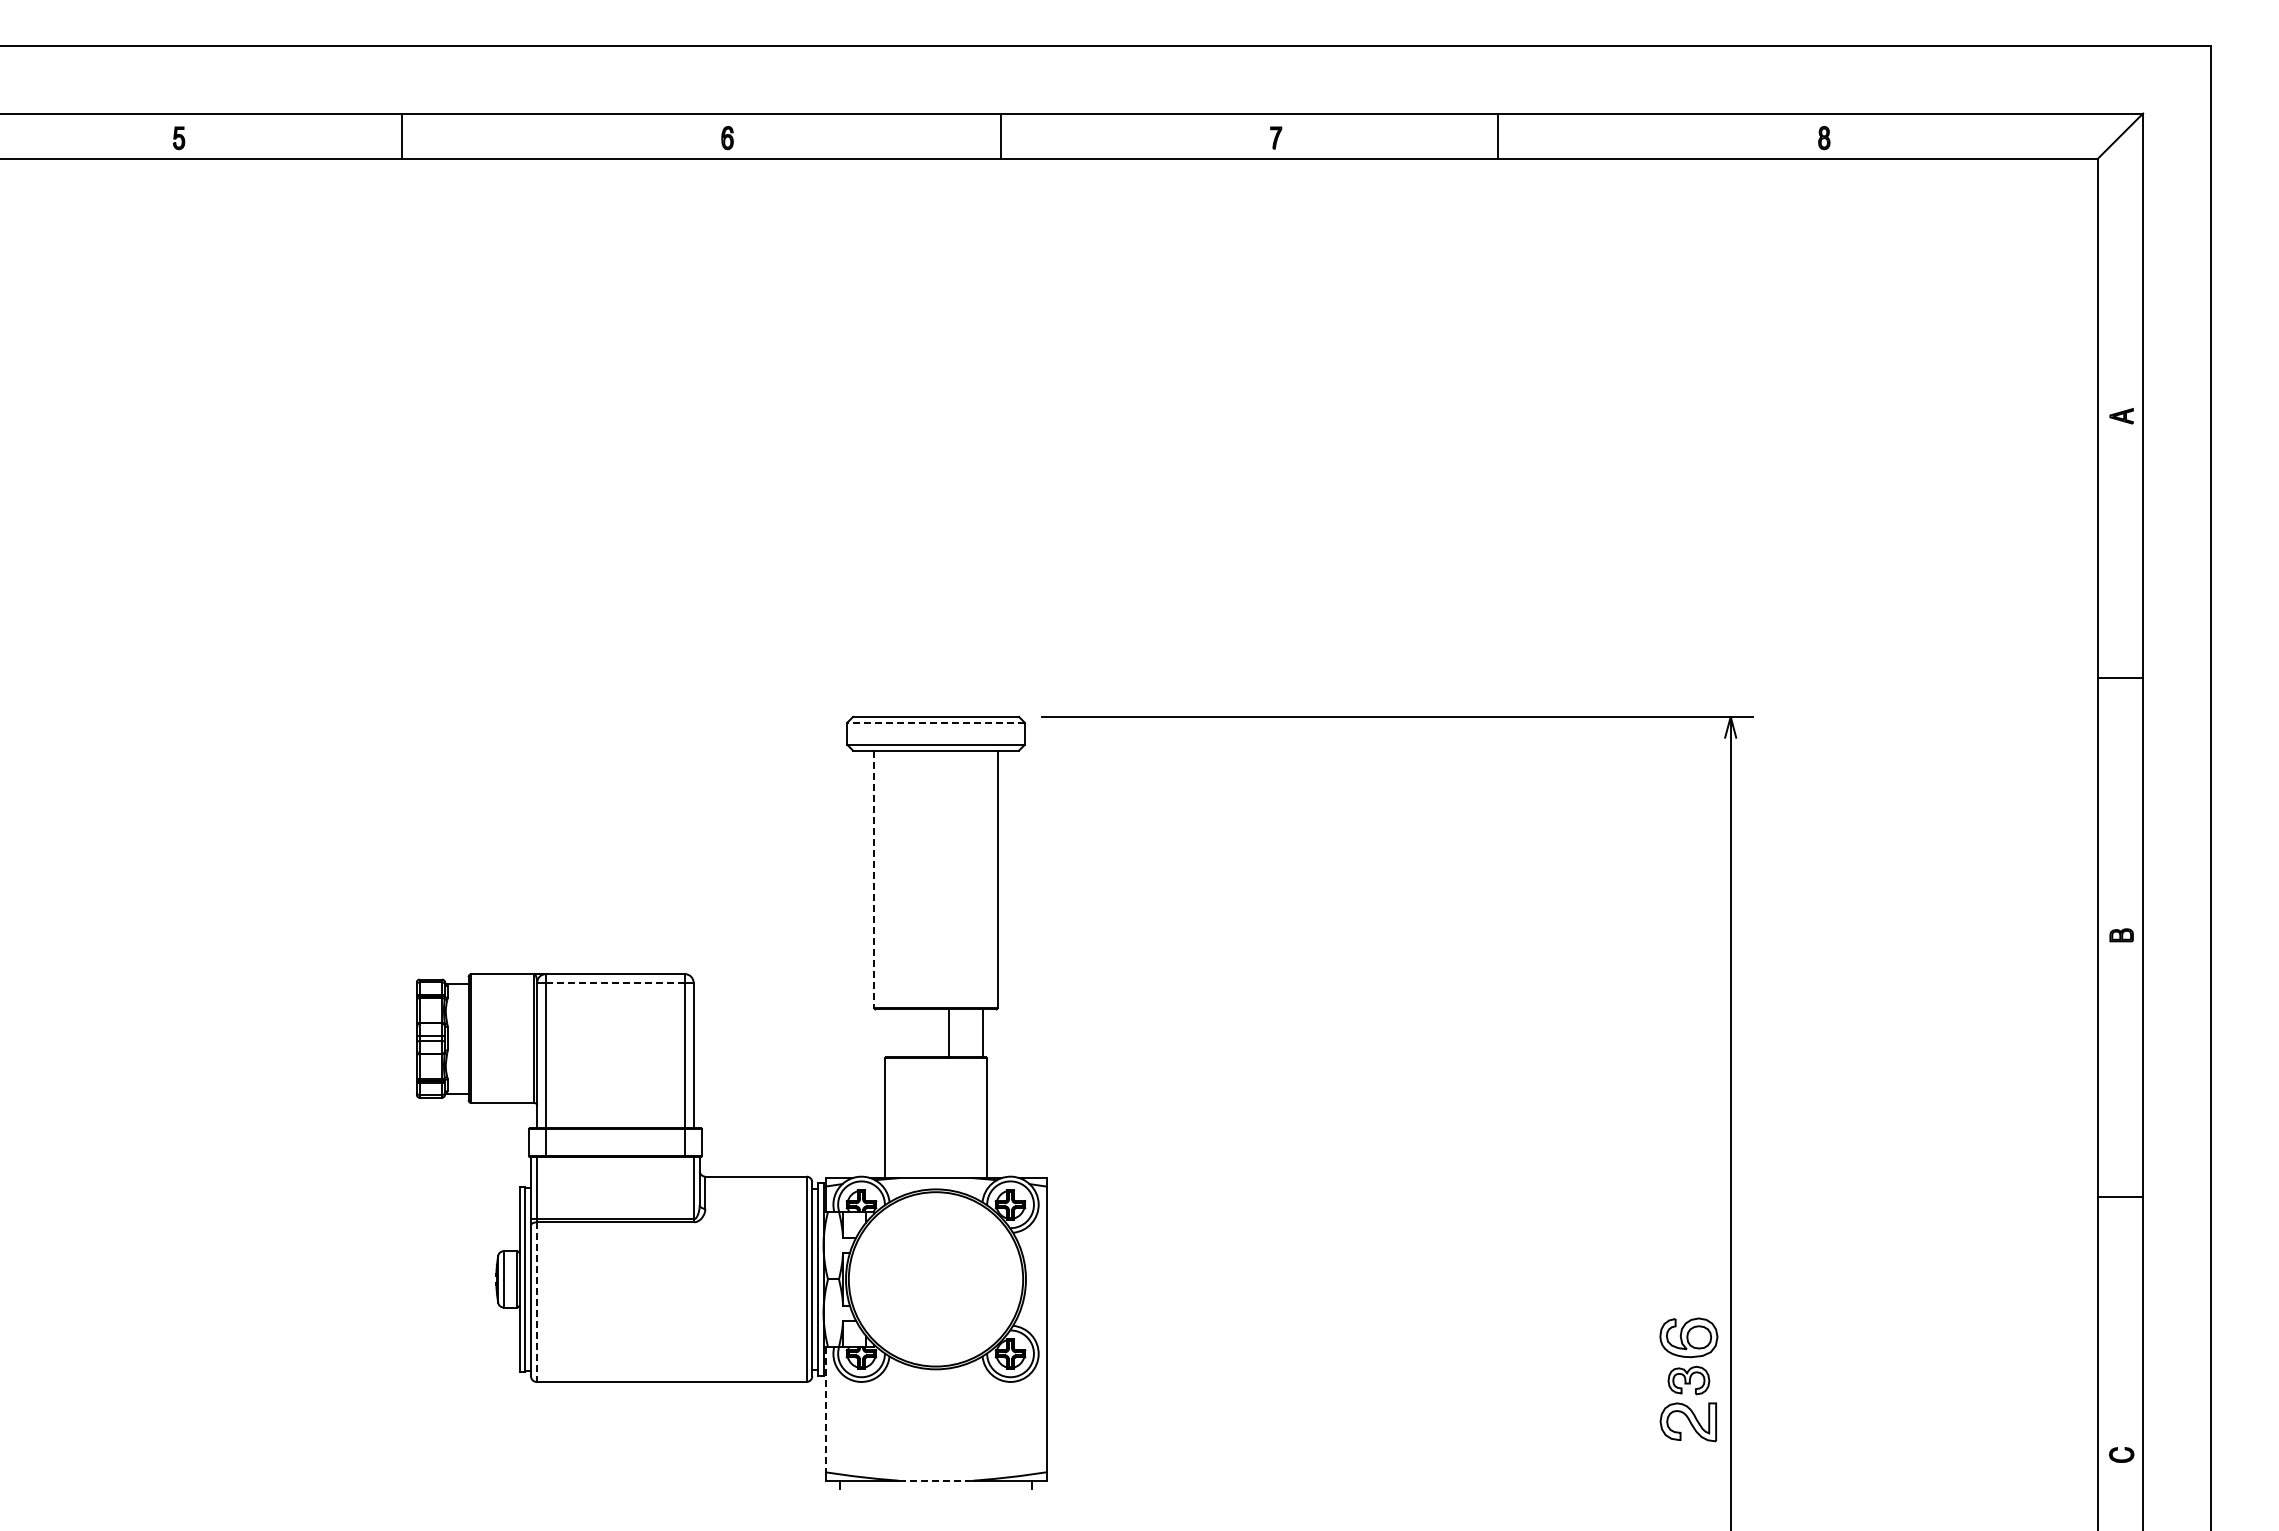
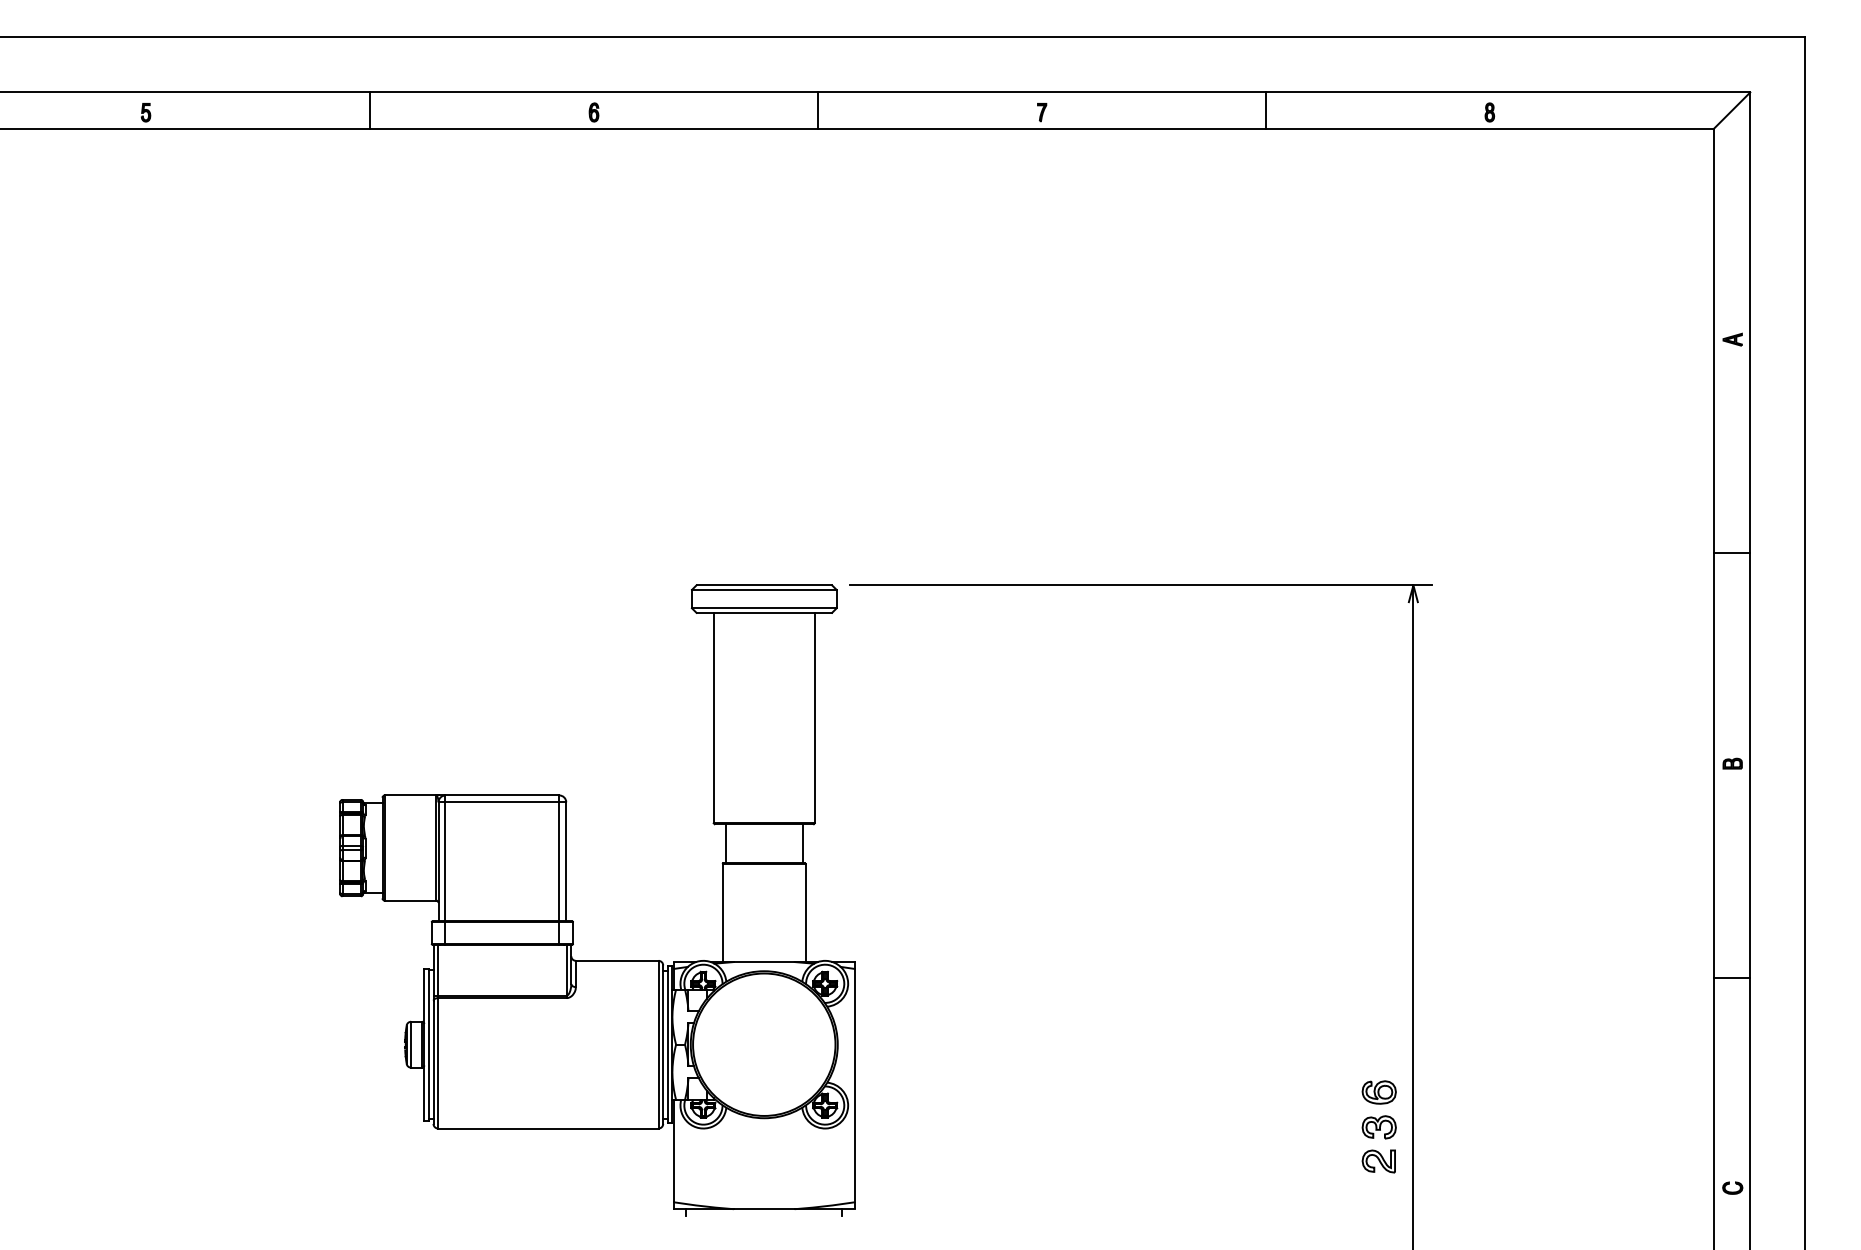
line: (401, 135) -> (369, 110), moved
line: (1497, 135) -> (1265, 110), moved
line: (936, 722) -> (764, 589), dashed -> solid
line: (874, 879) -> (714, 718), dashed -> solid
line: (615, 982) -> (502, 802), dashed -> solid
line: (948, 1033) -> (725, 843), moved
line: (536, 1302) -> (437, 1063), dashed -> solid
part: (1688, 1337) -> (1378, 1092), size x0.71
line: (825, 1409) -> (674, 1151), dashed -> solid
part: (1688, 1422) -> (1378, 1161), size x0.71
line: (936, 1480) -> (764, 1209), dashed -> solid

